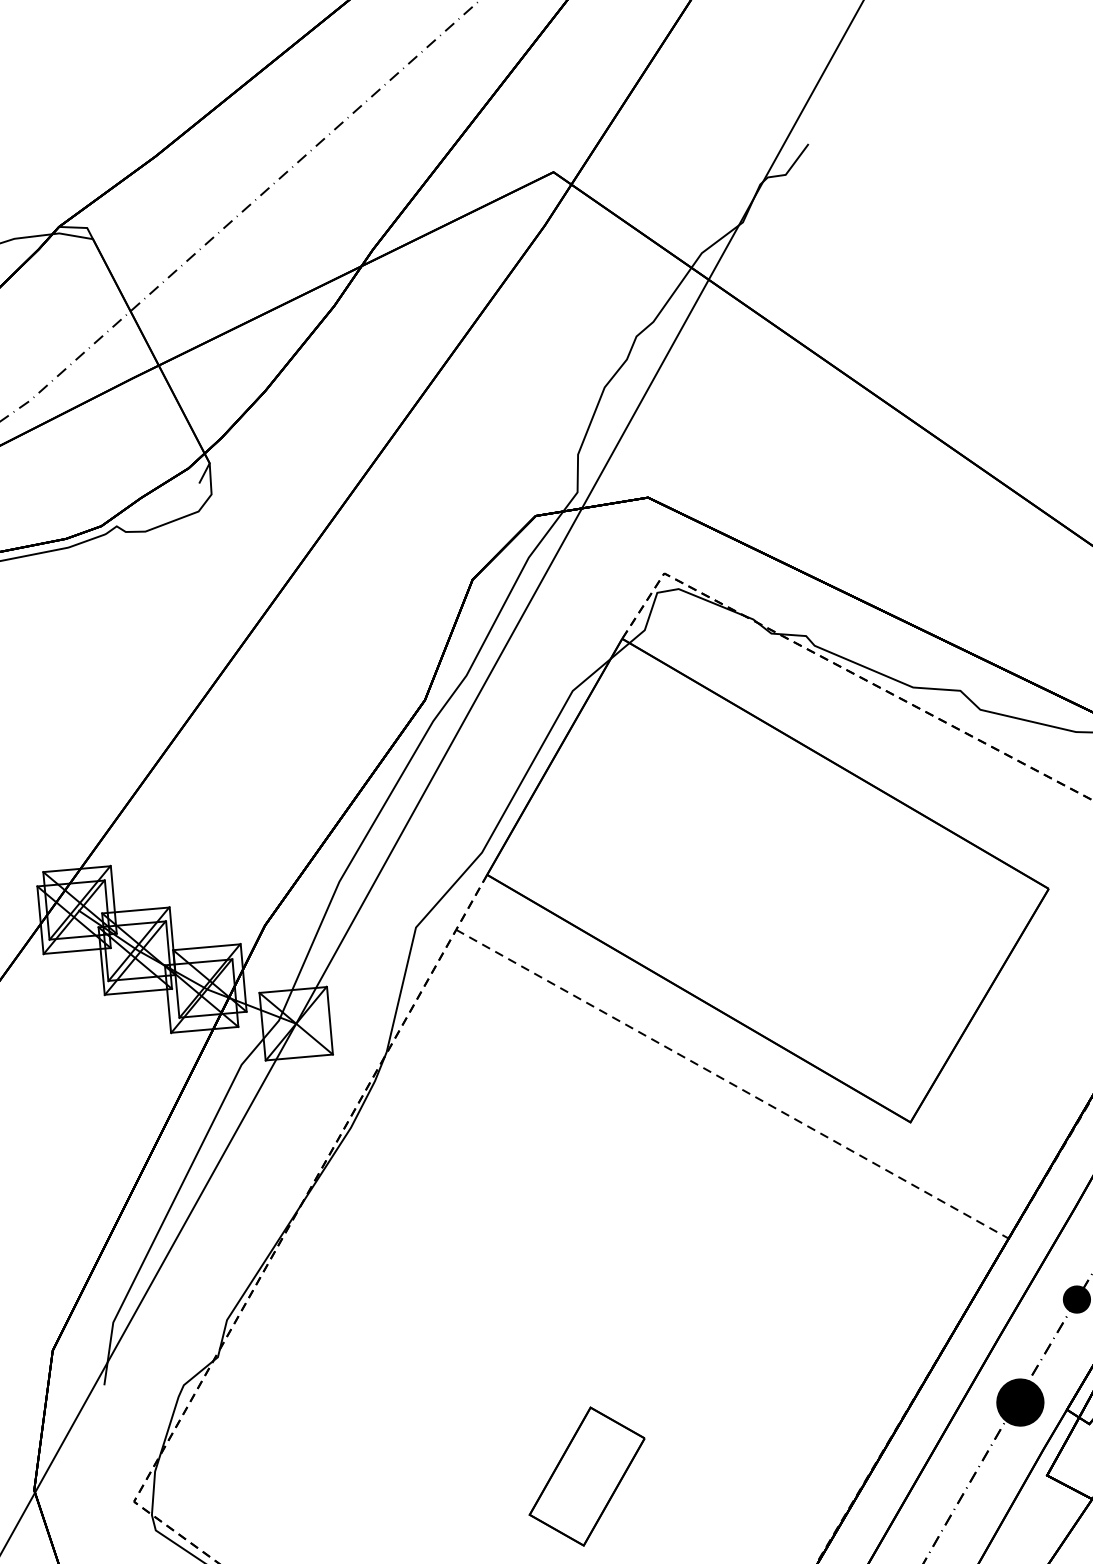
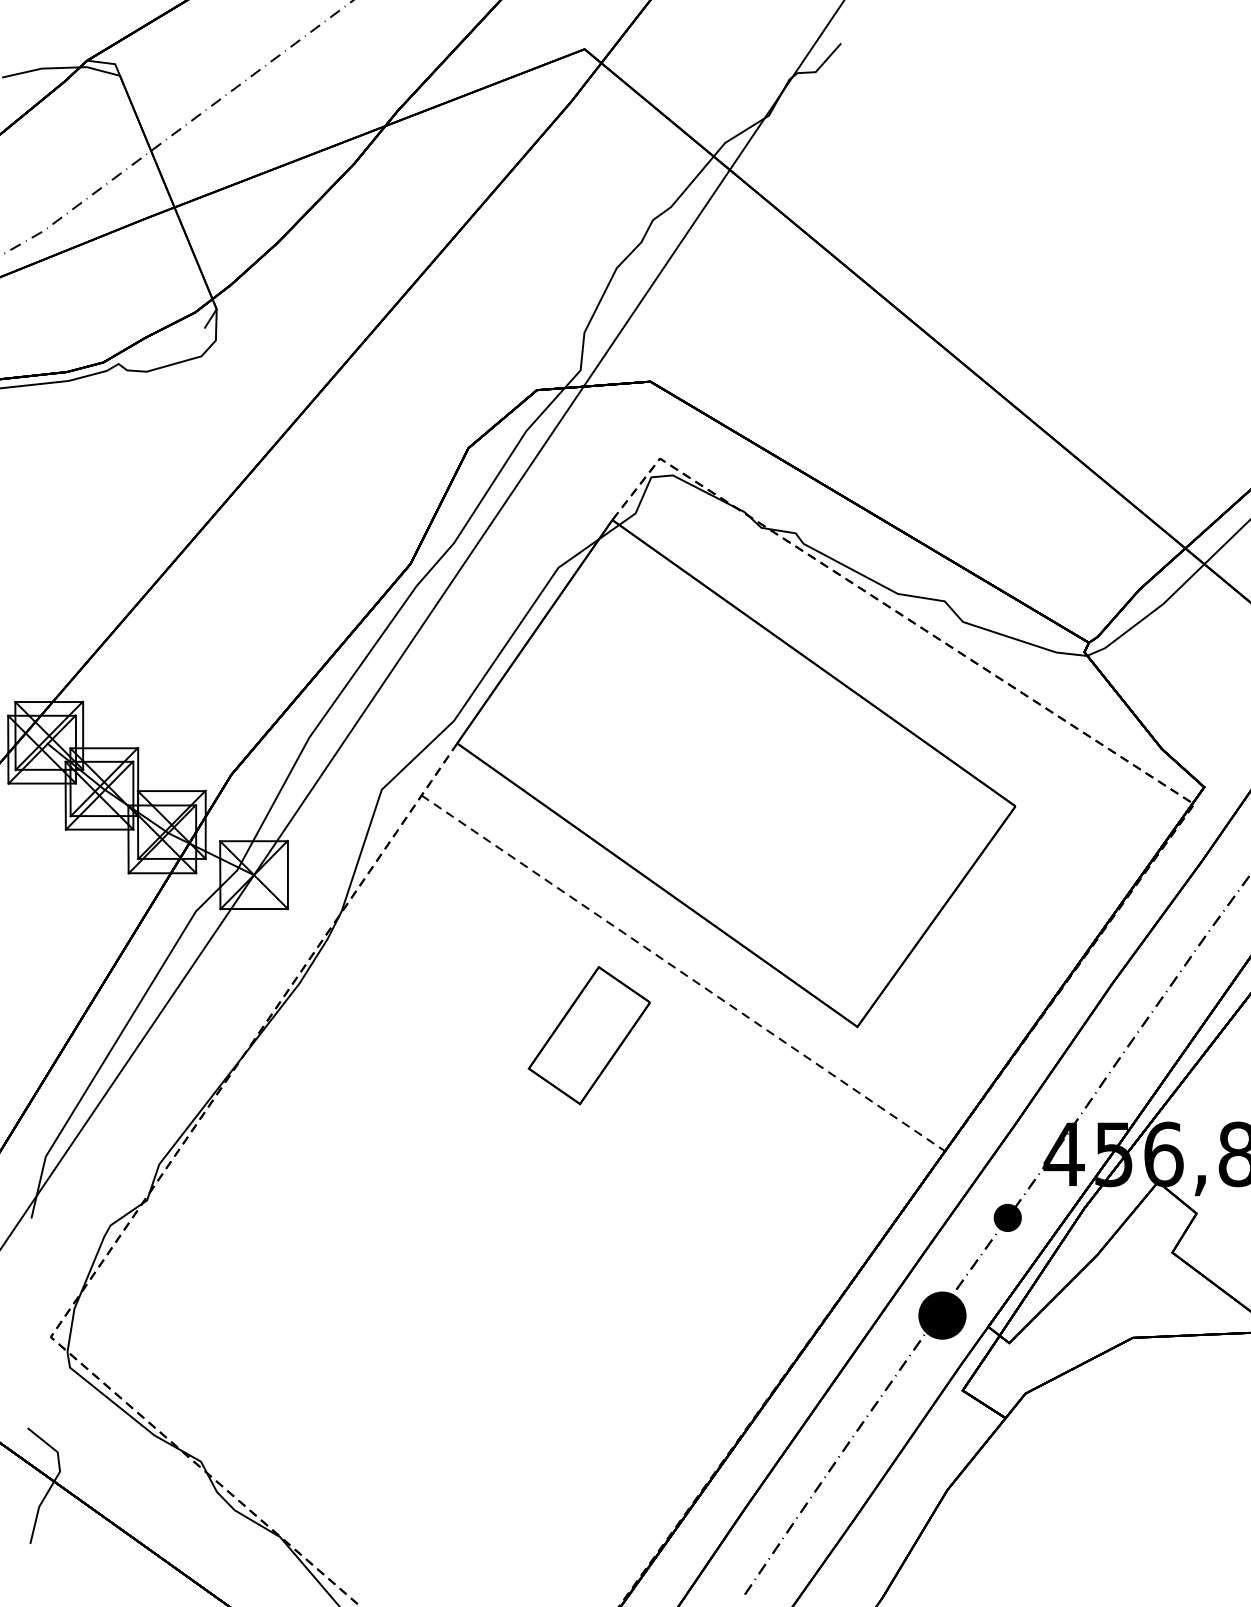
part: (586, 1476) -> (588, 1035), moved

